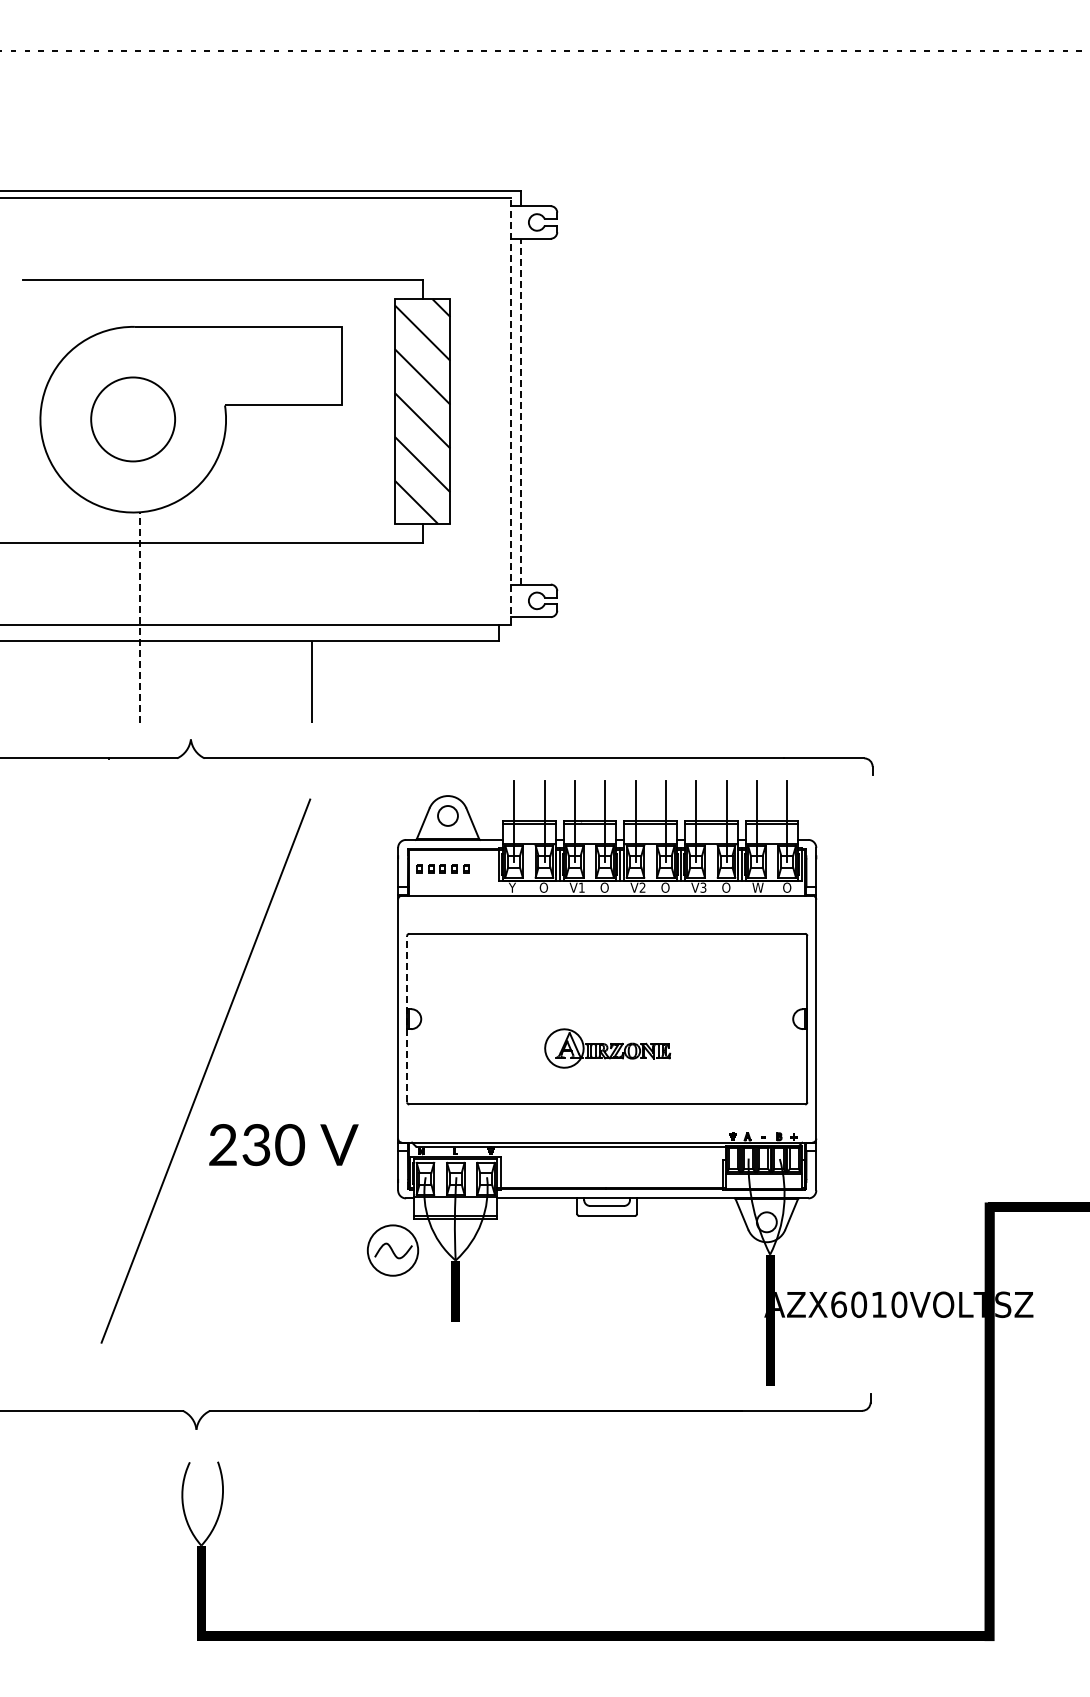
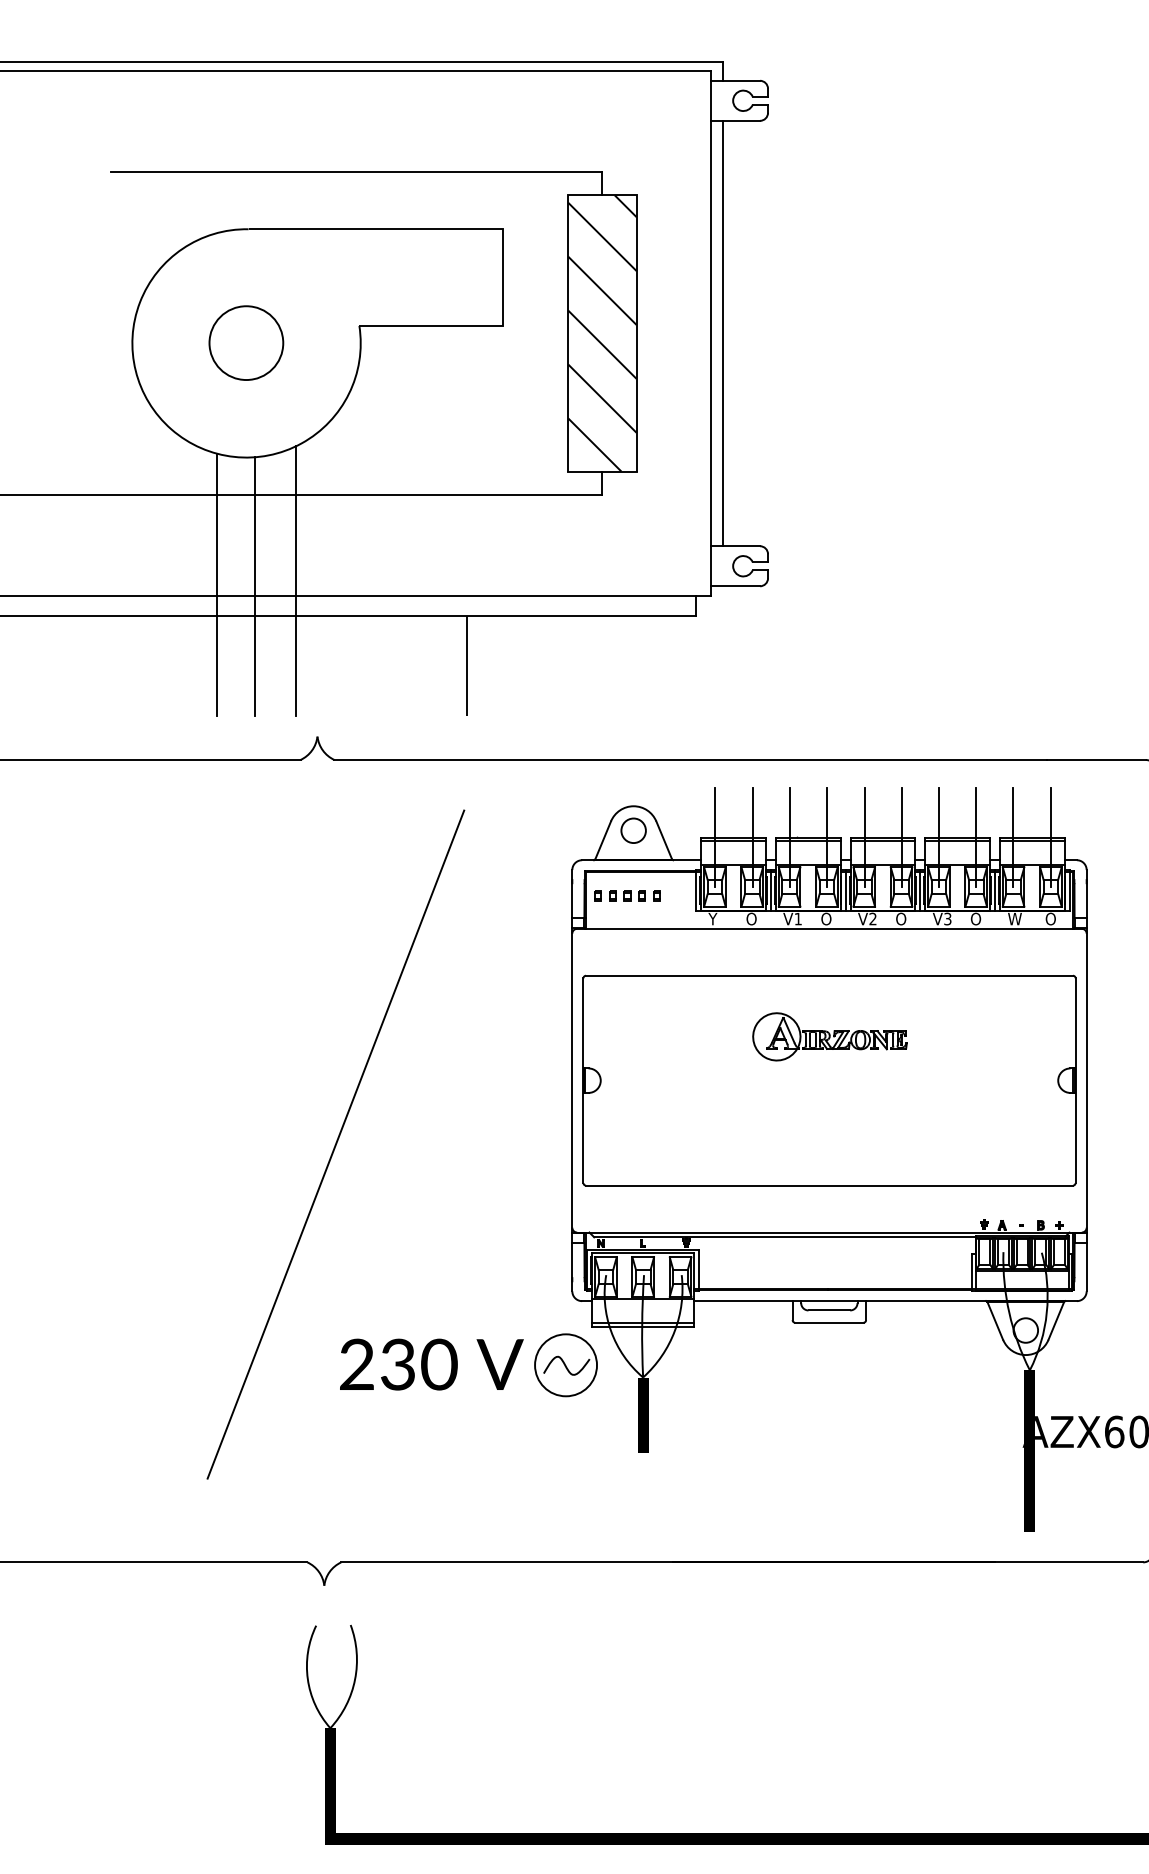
line: (511, 411) -> (711, 333), dashed -> solid
line: (520, 411) -> (722, 333), dashed -> solid
circle: (132, 419) -> (245, 343), size x0.71
line: (173, 612) -> (296, 580), added
line: (108, 615) -> (216, 584), added
line: (140, 616) -> (255, 585), dashed -> solid
line: (407, 1018) -> (583, 1079), dashed -> solid
part: (607, 1048) -> (829, 1036), moved
text: (283, 1145) -> (431, 1365), moved

